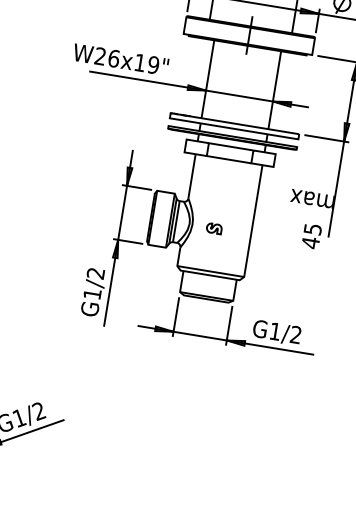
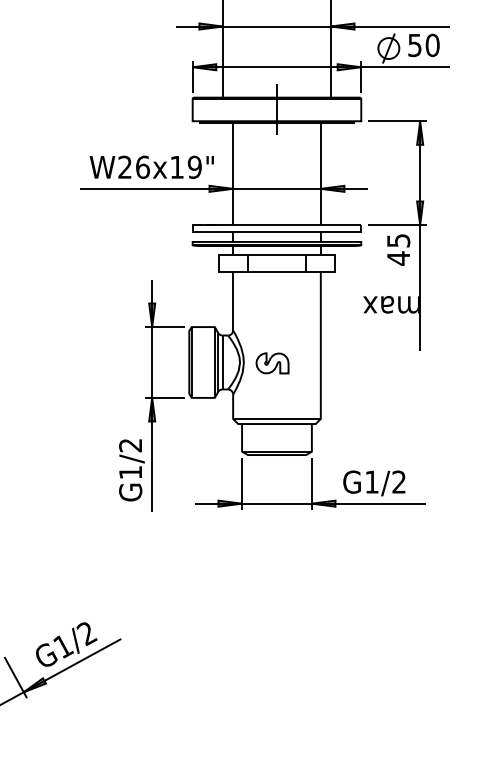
text: (120, 59) -> (151, 166), moved
part: (214, 228) -> (272, 363), size x1.67
text: (311, 236) -> (398, 249), moved

